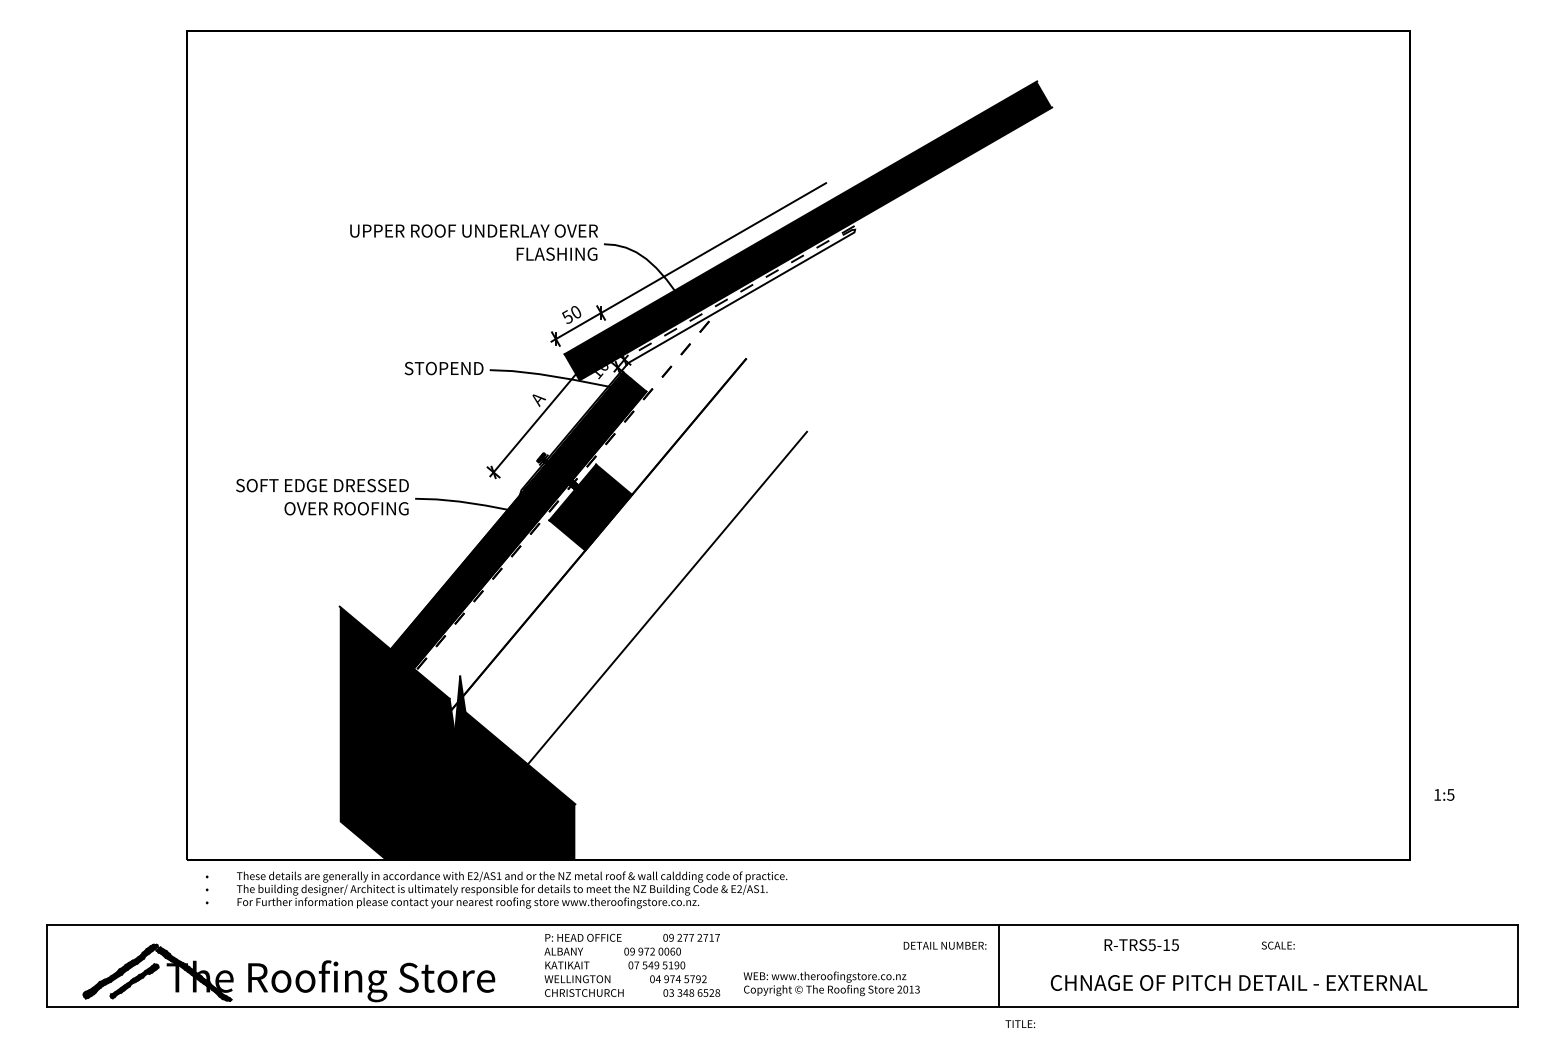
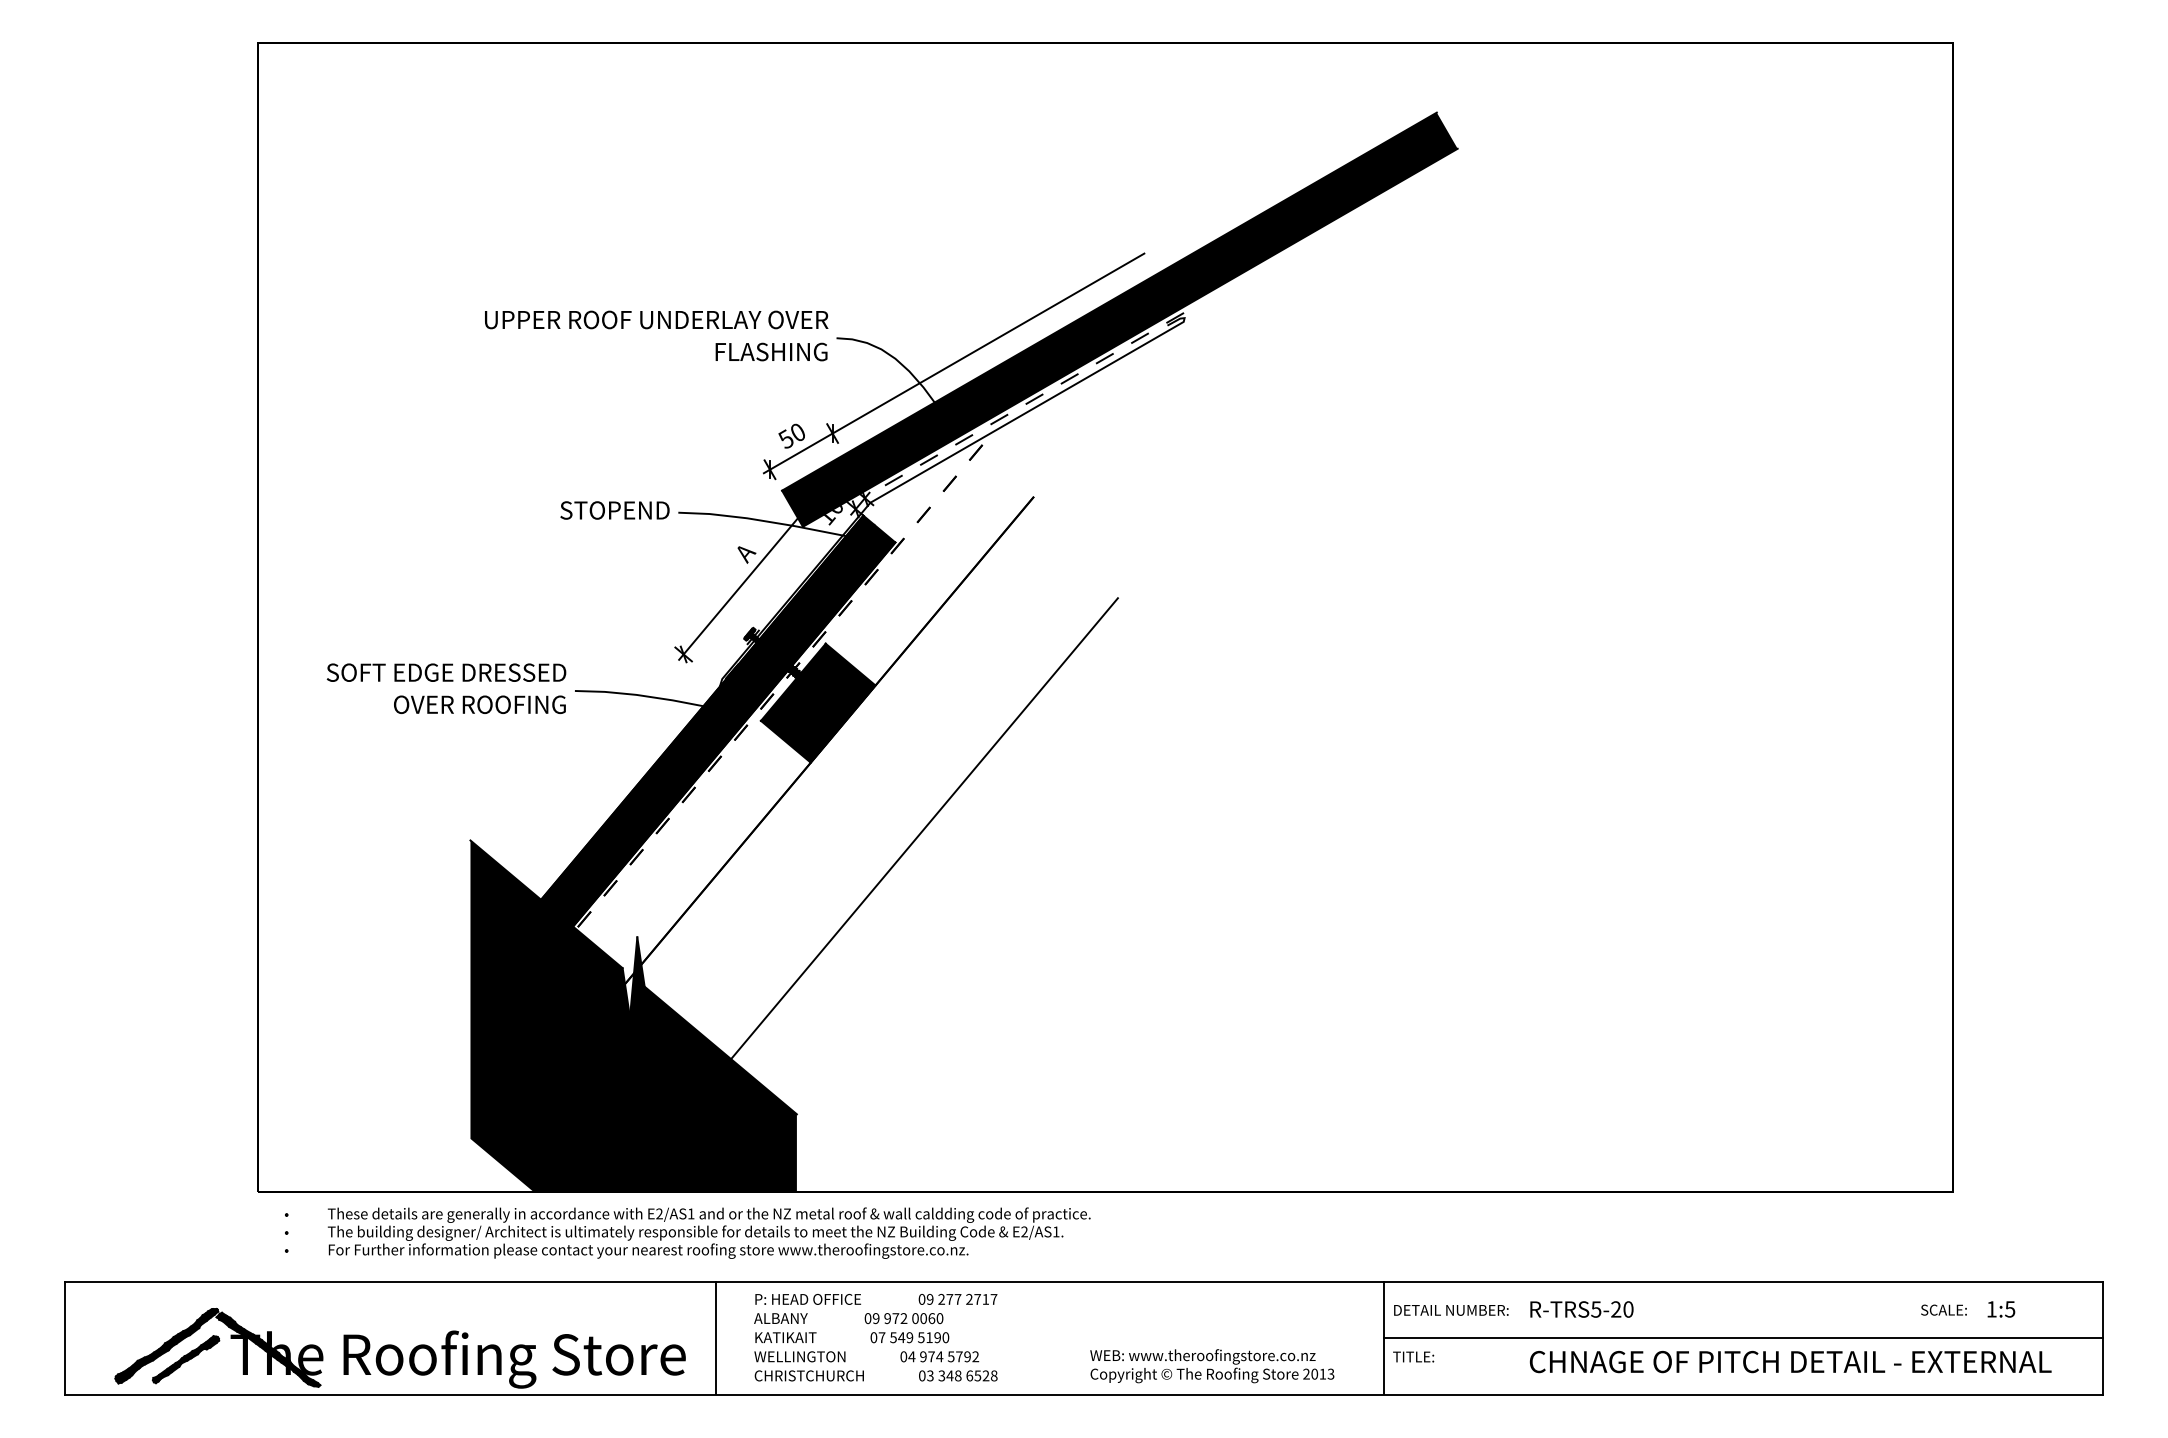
text: (1444, 795) -> (2001, 1309), moved
text: (945, 945) -> (1451, 1310), moved
text: (1171, 945) -> (1622, 1309), R-TRS5-15 -> R-TRS5-20
text: (1277, 945) -> (1943, 1309), moved
line: (516, 965) -> (715, 1337), added
line: (1257, 965) -> (1742, 1337), added
text: (1238, 982) -> (1790, 1361), moved
text: (831, 984) -> (1212, 1366), moved
text: (1020, 1023) -> (1413, 1356), moved

